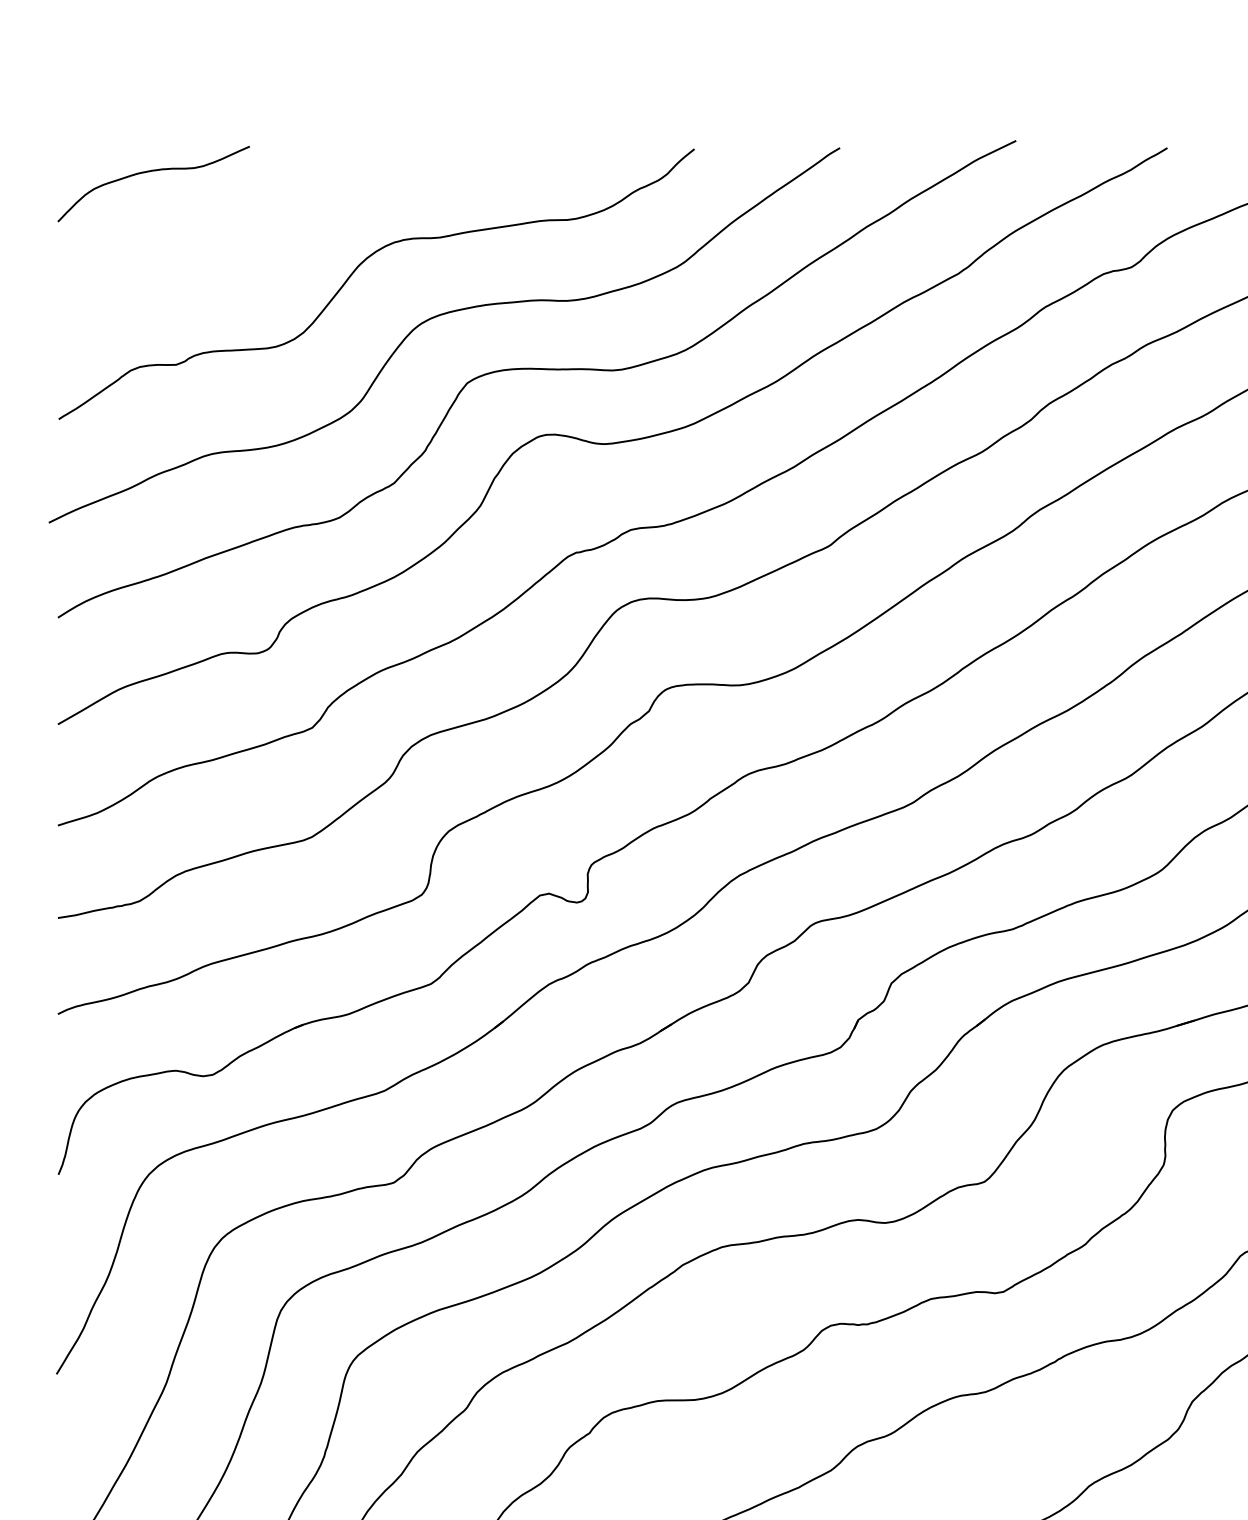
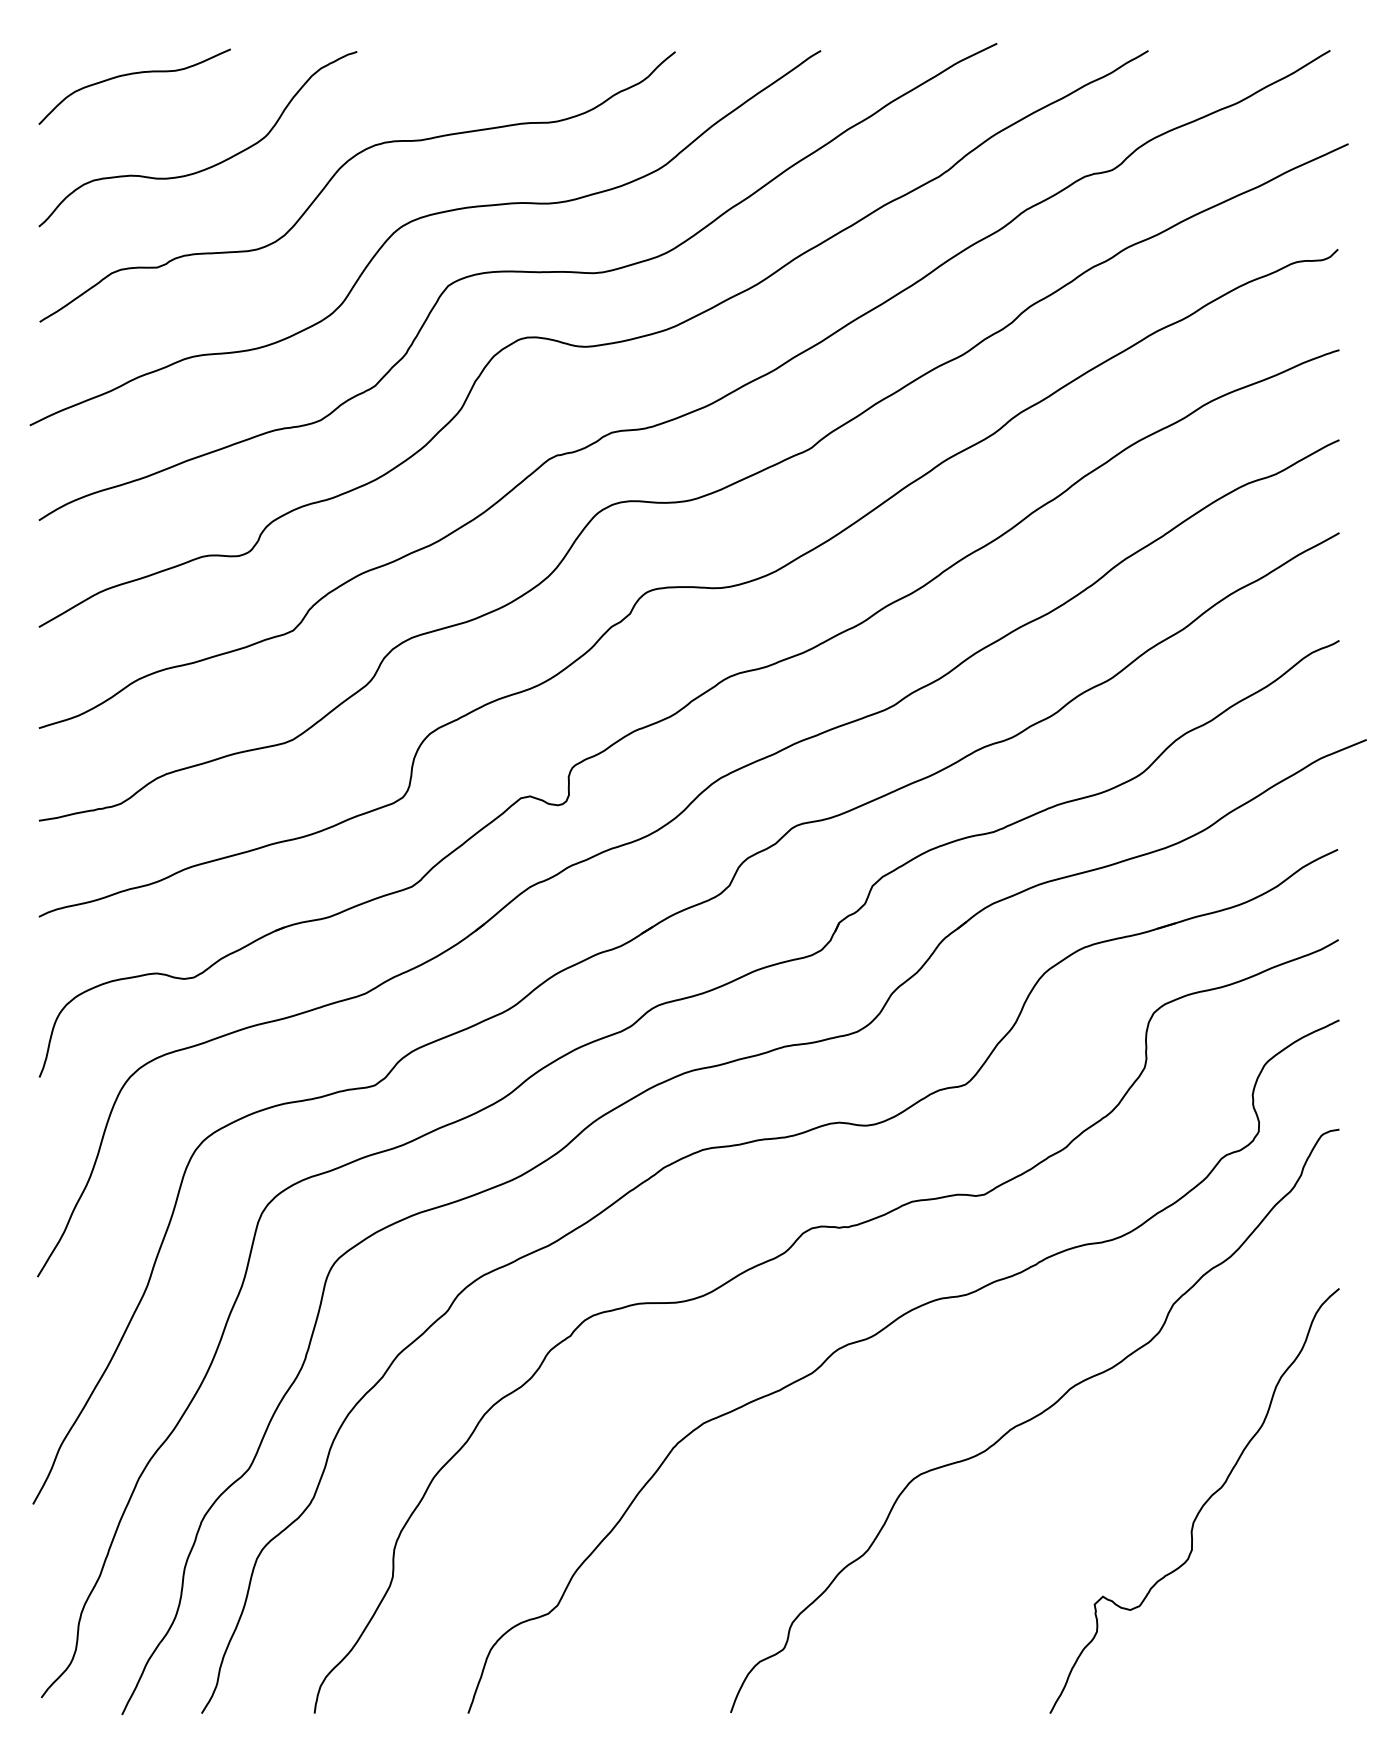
curve: (228, 263) -> (209, 166), added

